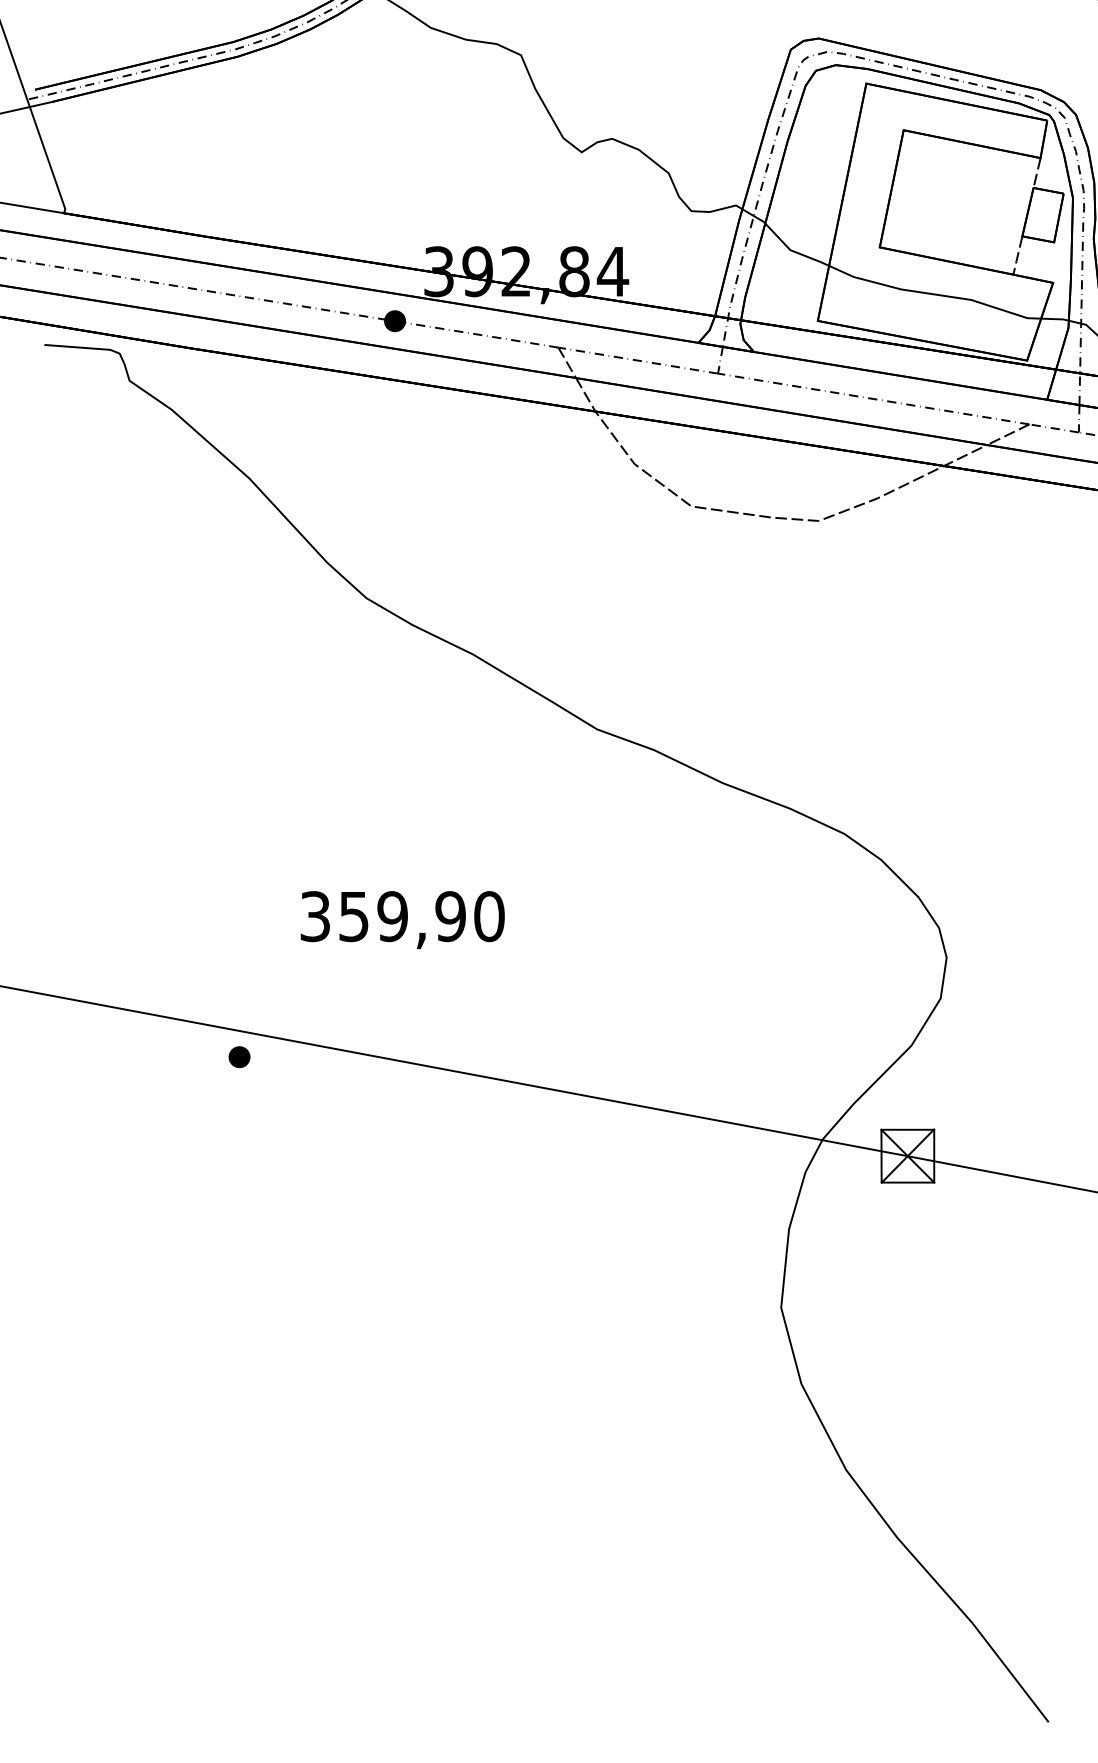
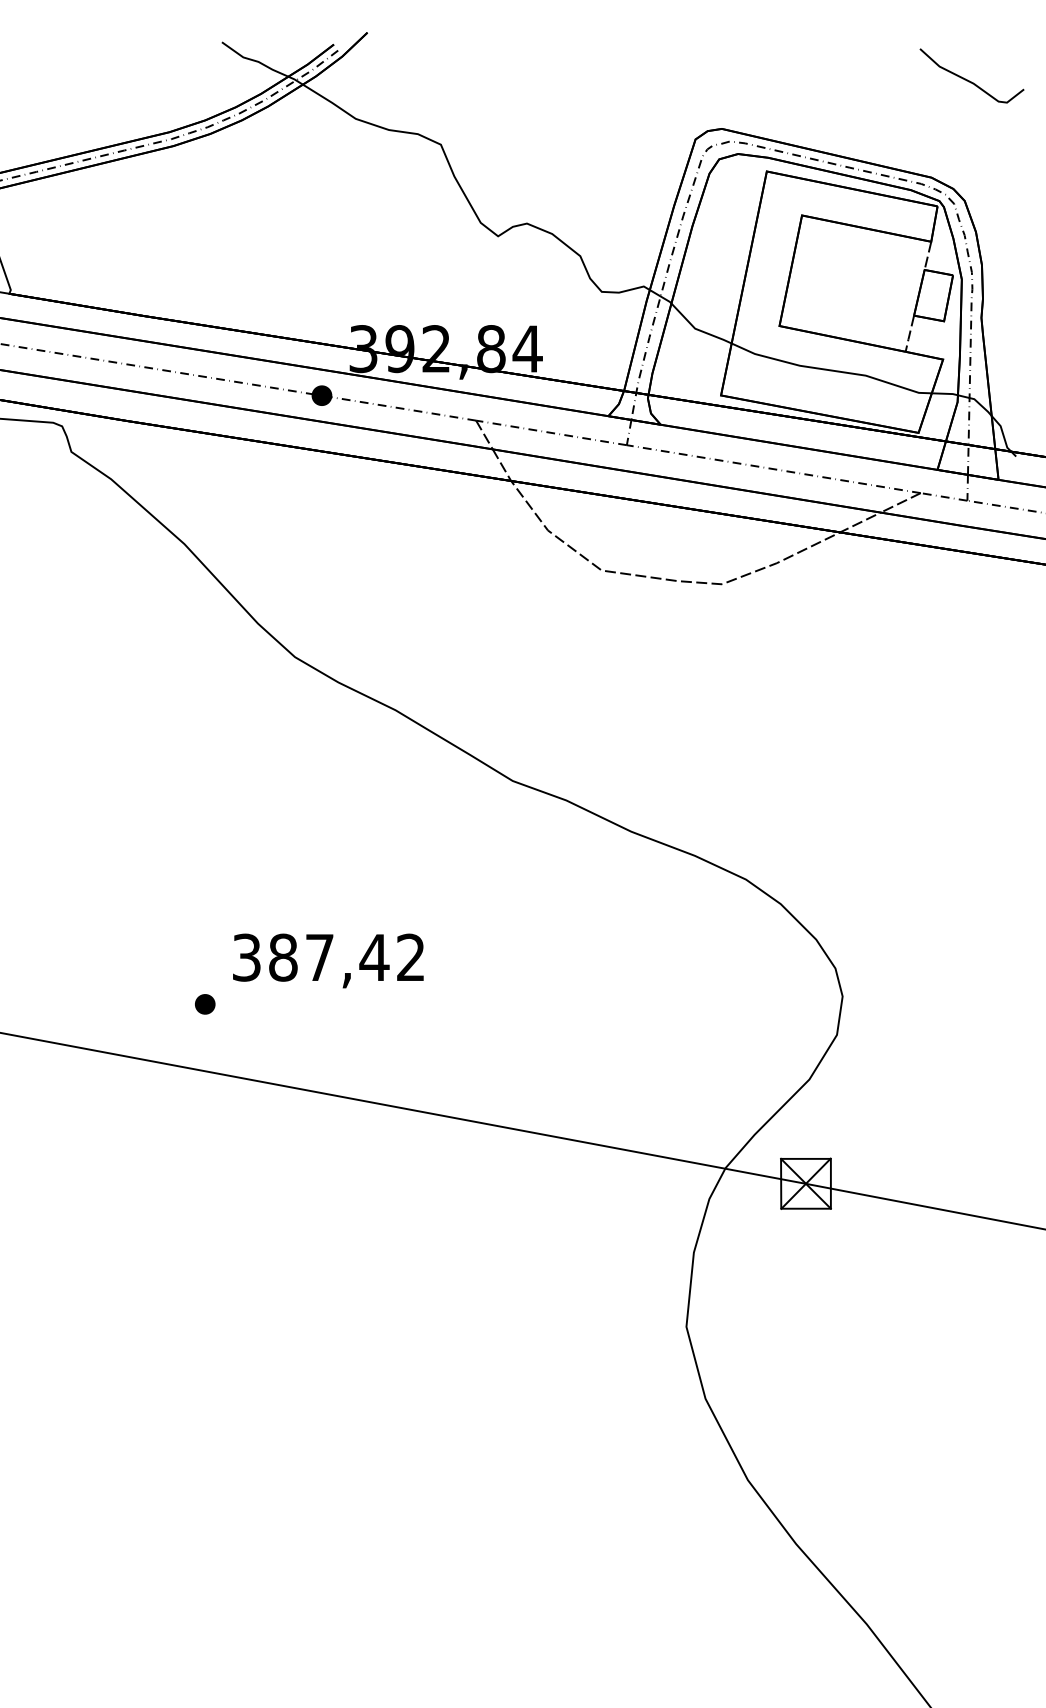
text: (422, 916) -> (347, 957), 359,90 -> 387,42
part: (239, 1057) -> (205, 1004), moved

